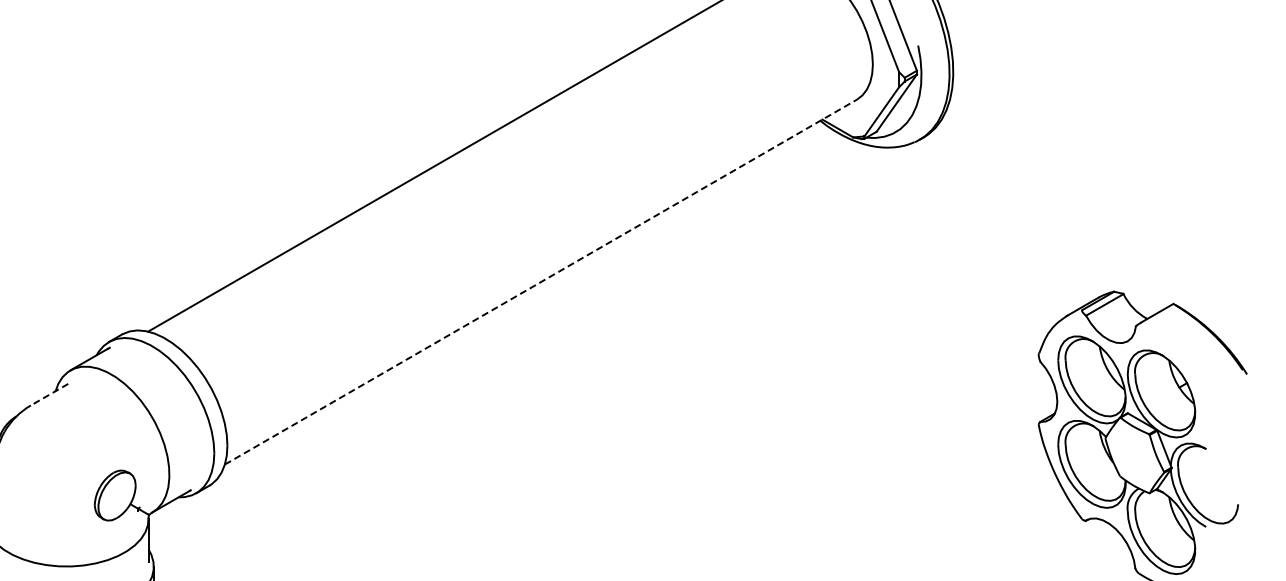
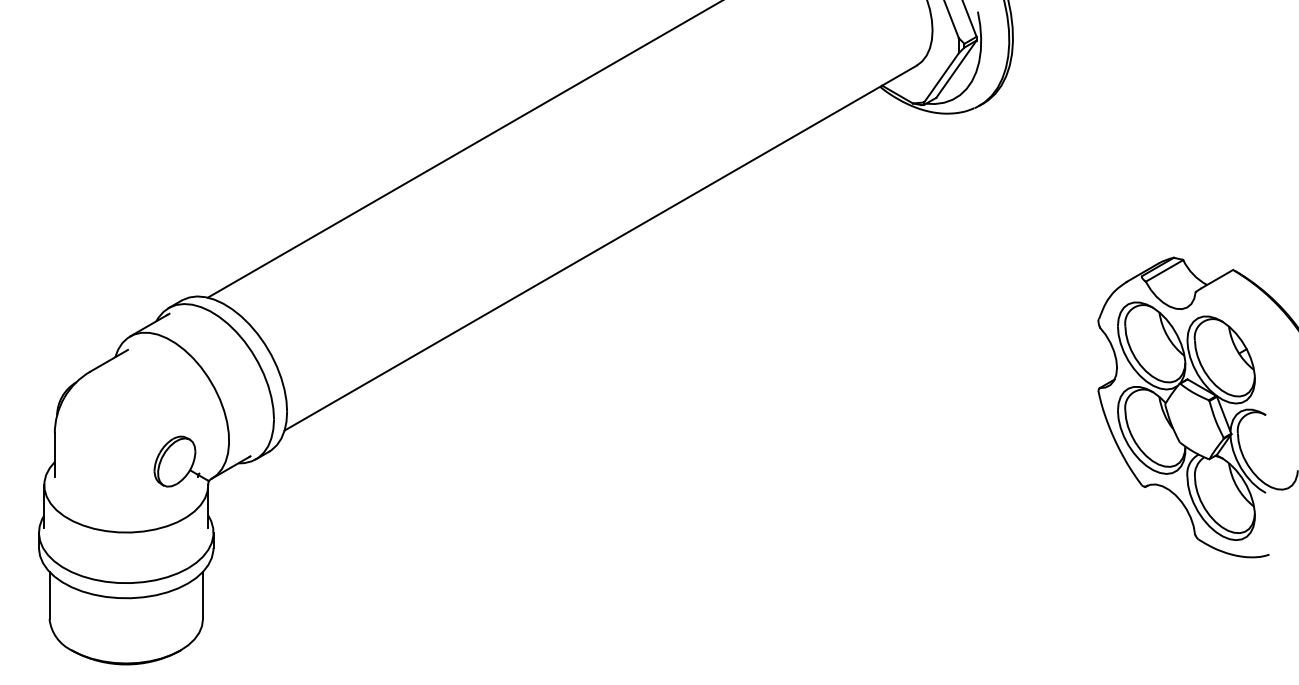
line: (540, 282) -> (600, 248), dashed -> solid
line: (49, 394) -> (109, 360), dashed -> solid

